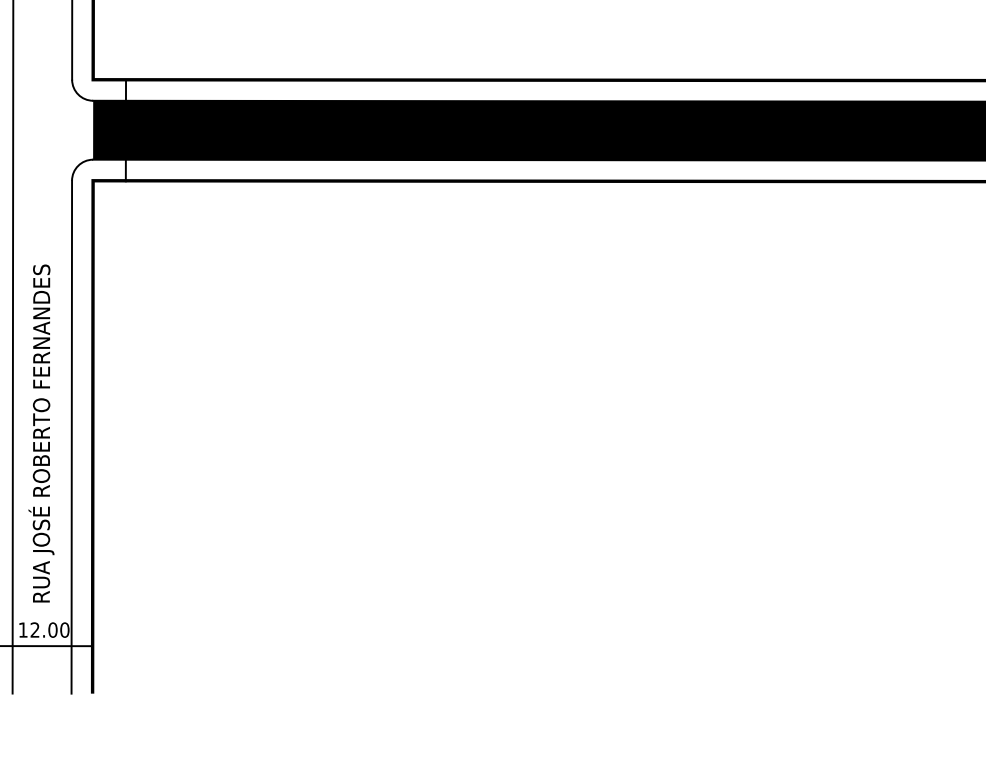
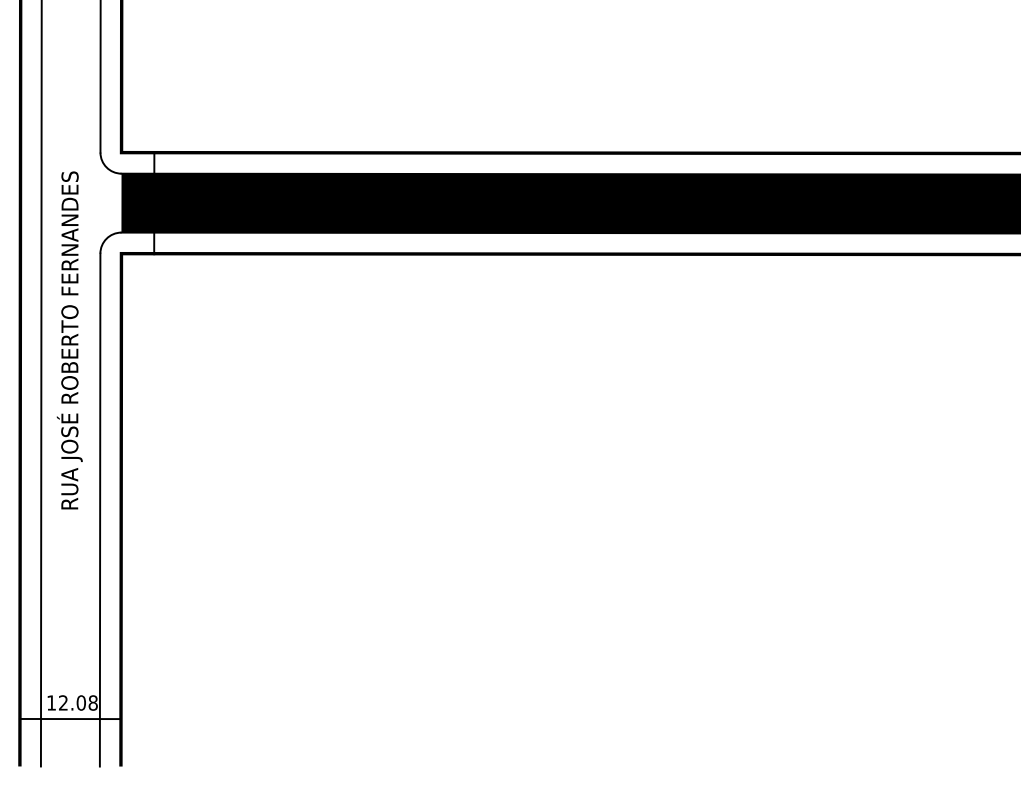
text: (41, 433) -> (69, 340), moved
text: (64, 629) -> (92, 702), 12.00 -> 12.08

